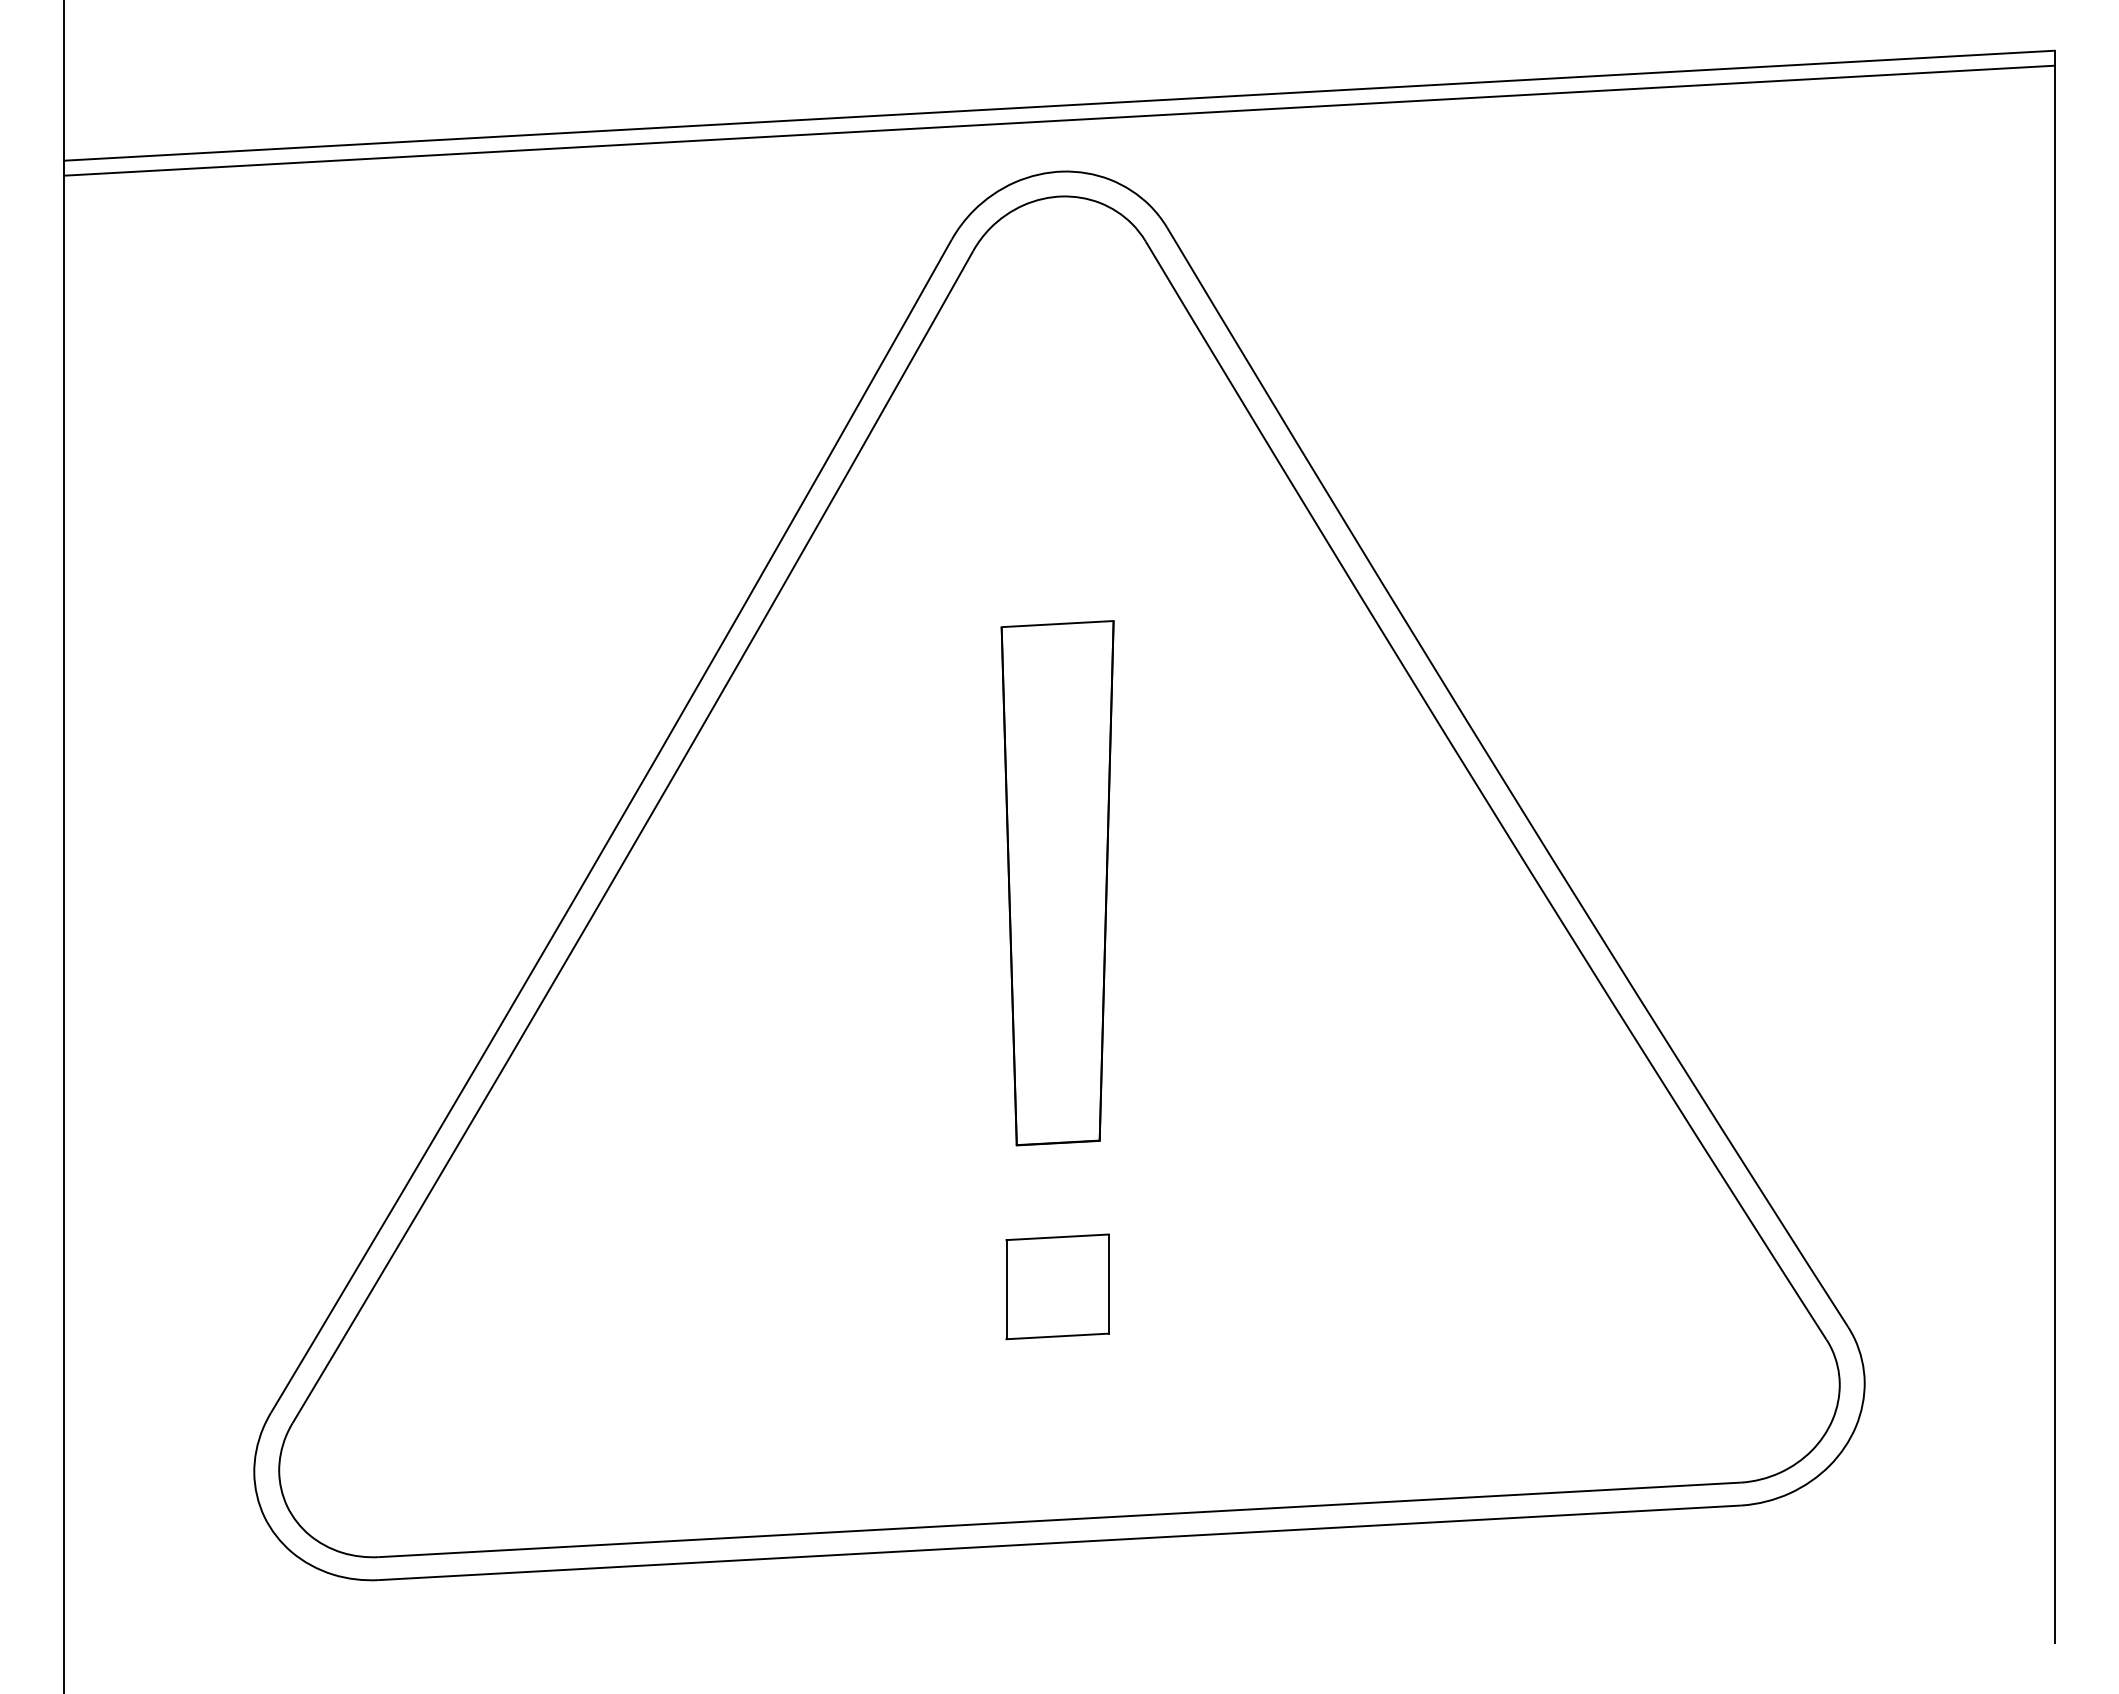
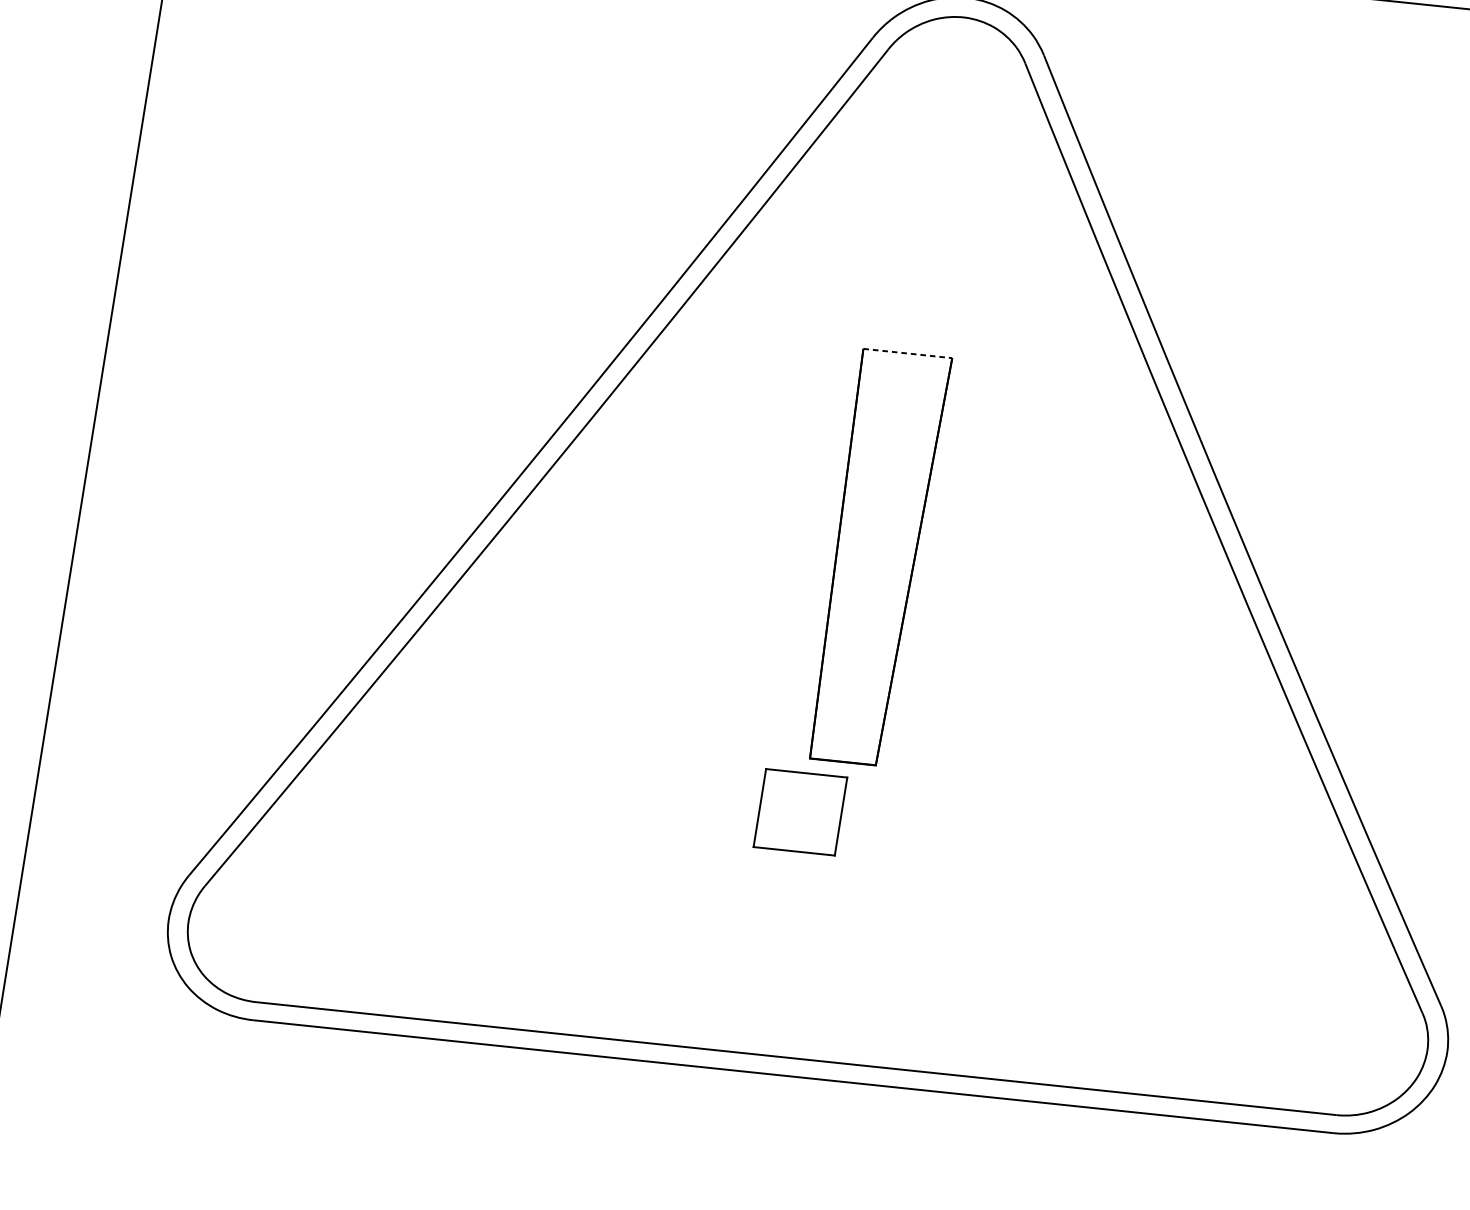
line: (1058, 624) -> (908, 353), solid -> dashed
part: (1057, 1286) -> (800, 812), moved

